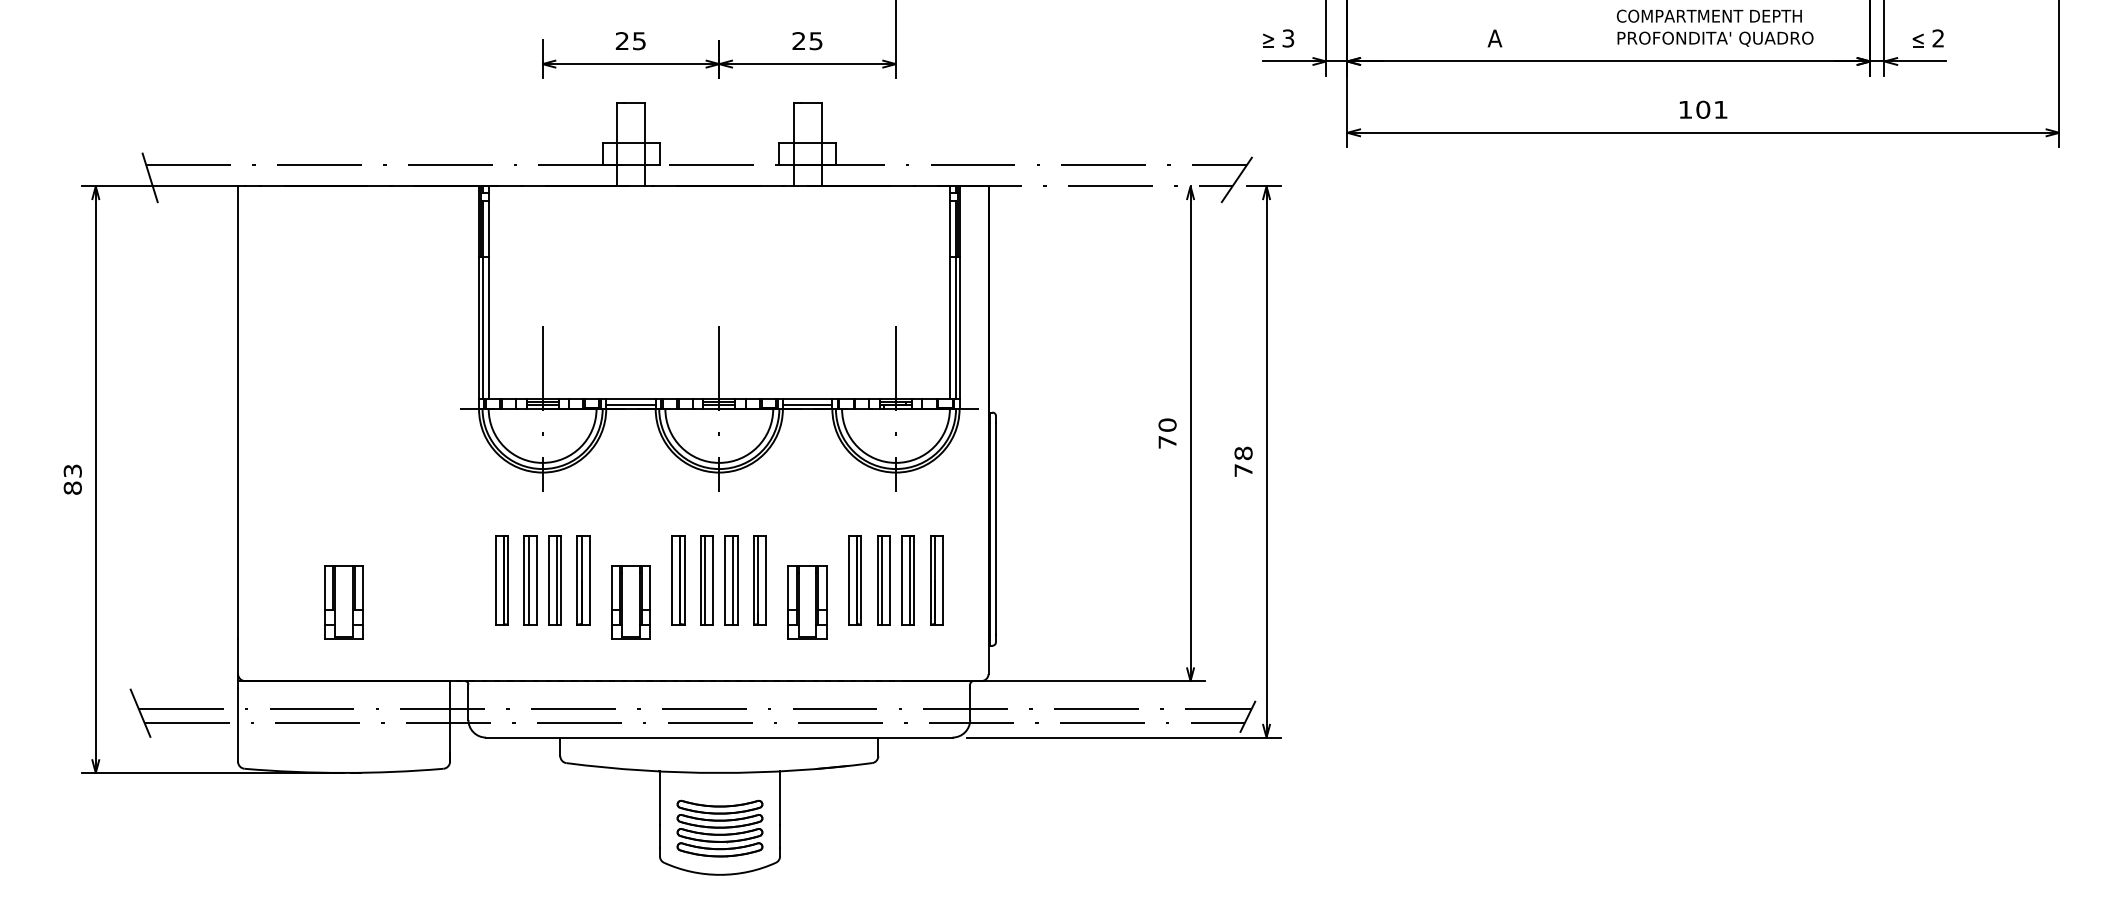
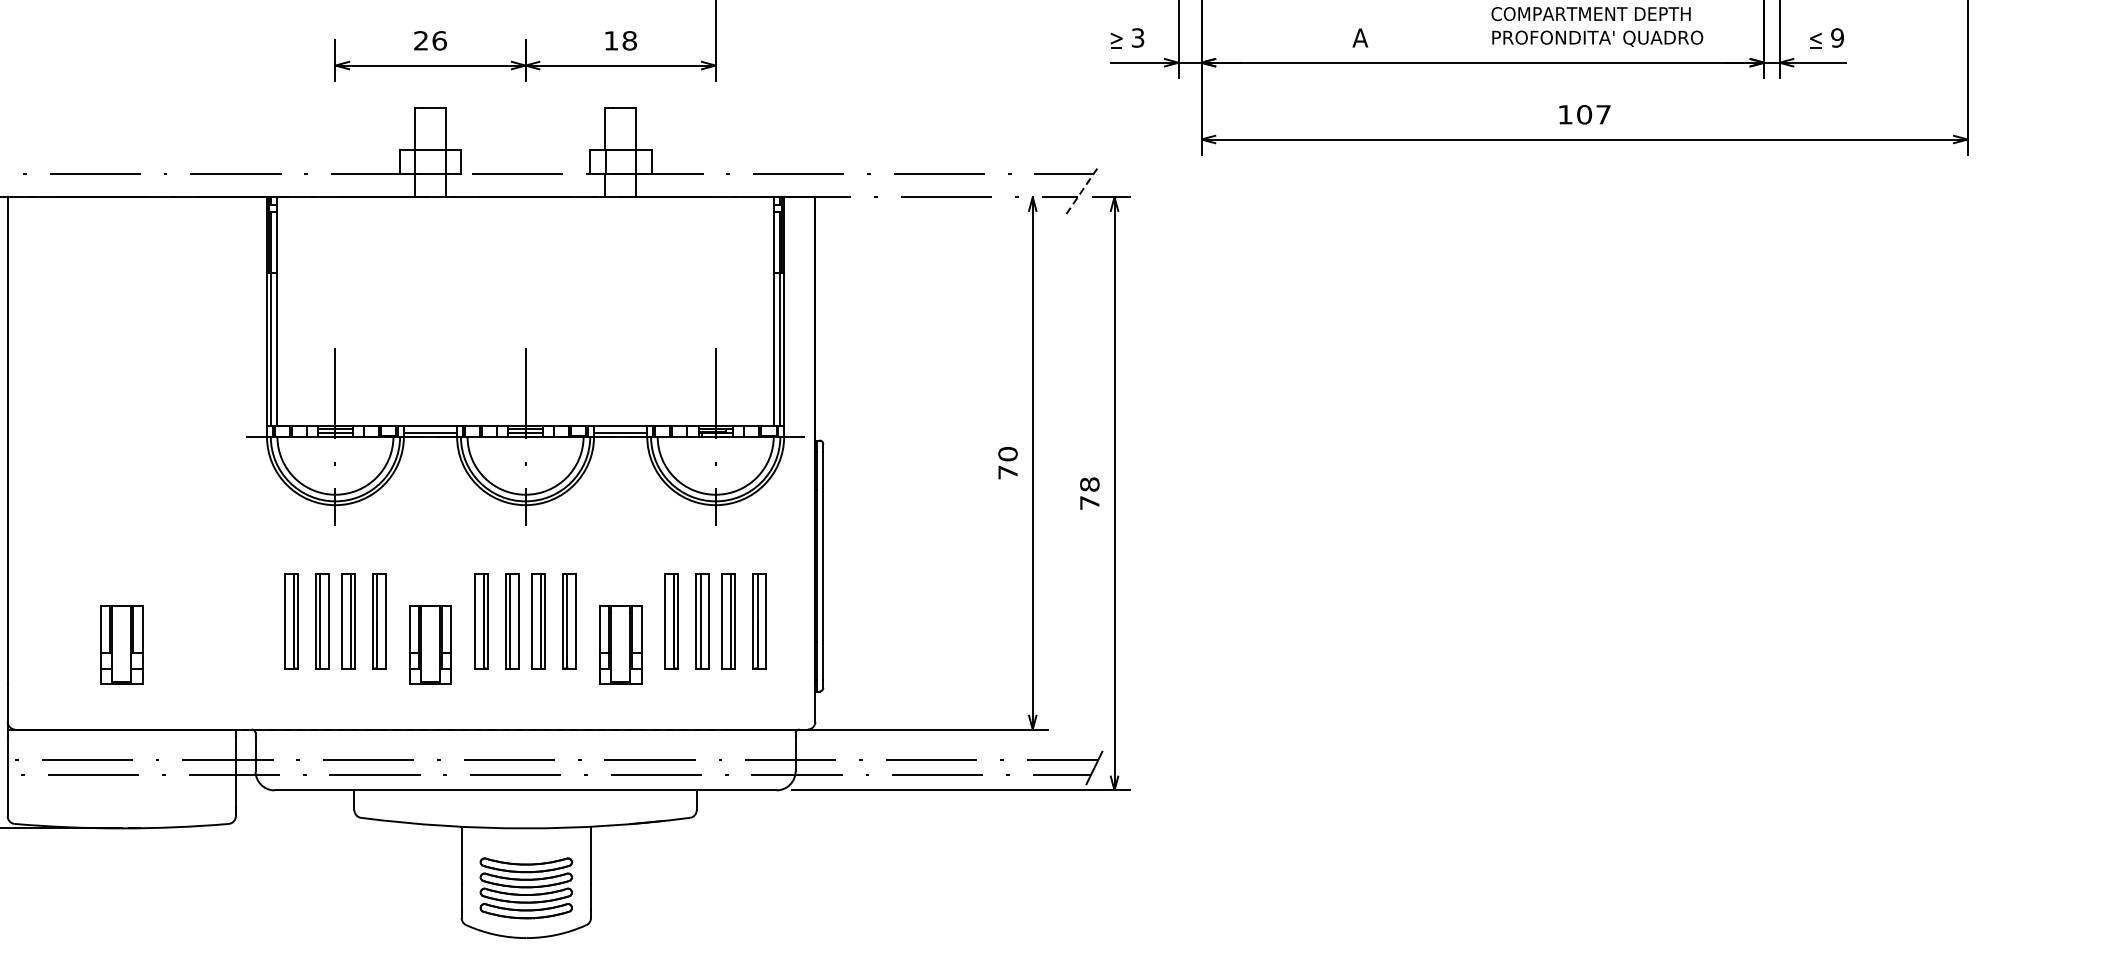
text: (1938, 38) -> (1837, 38), 2 -> 9
text: (639, 41) -> (439, 41), 25 -> 26
text: (807, 41) -> (620, 41), 25 -> 18
text: (1720, 109) -> (1603, 114), 101 -> 107
line: (1236, 179) -> (1082, 189), solid -> dashed

